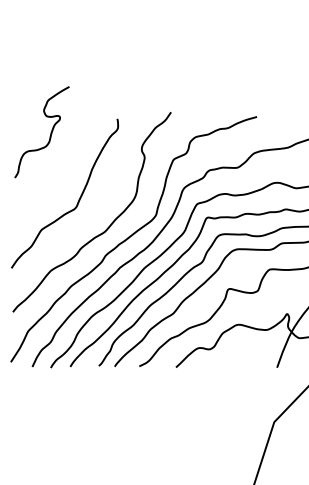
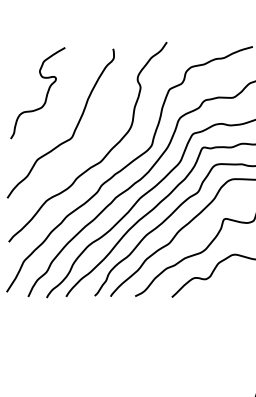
curve: (49, 136) -> (45, 97), moved

